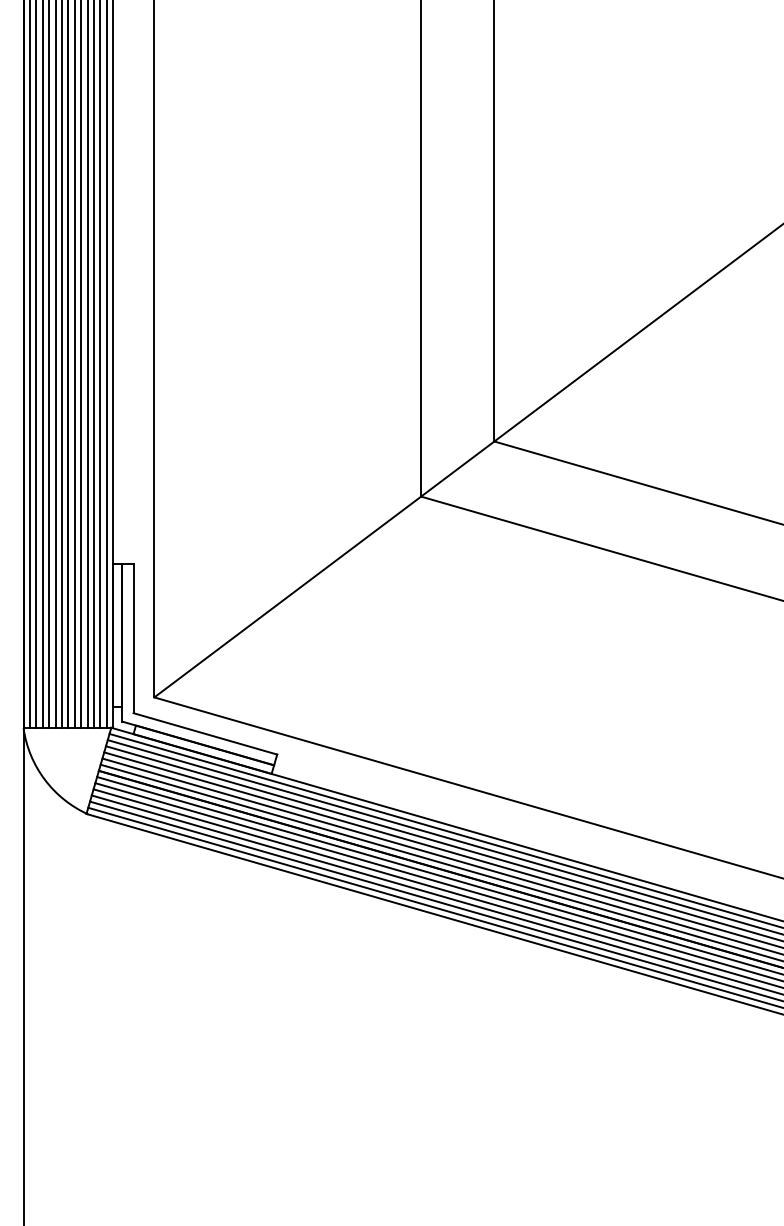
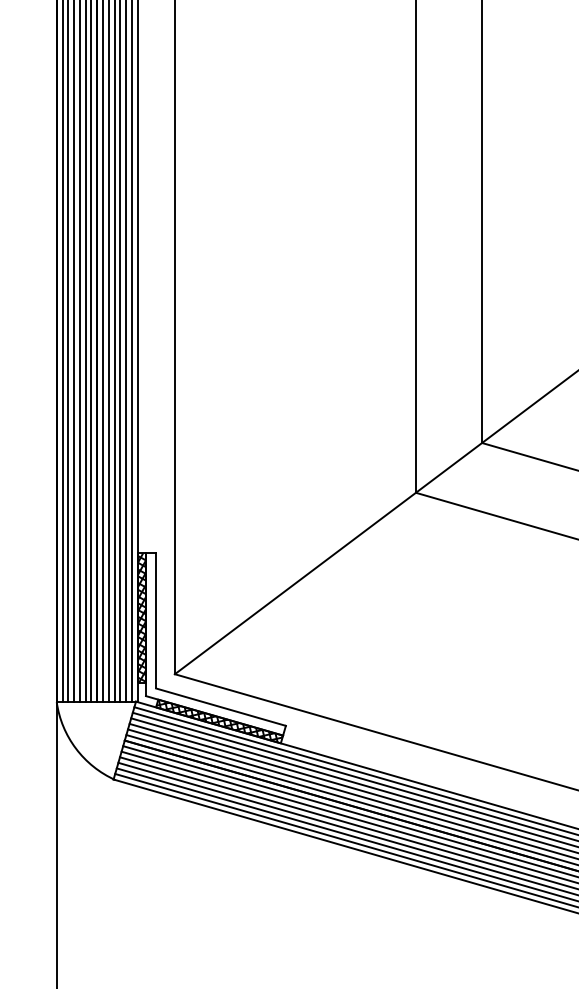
hatch: (117, 635) -> (141, 618), added
hatch: (203, 748) -> (219, 720), added

